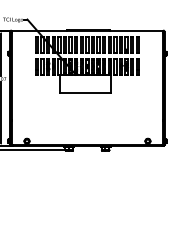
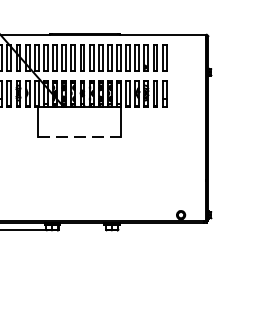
line: (86, 93) -> (80, 137), solid -> dashed

